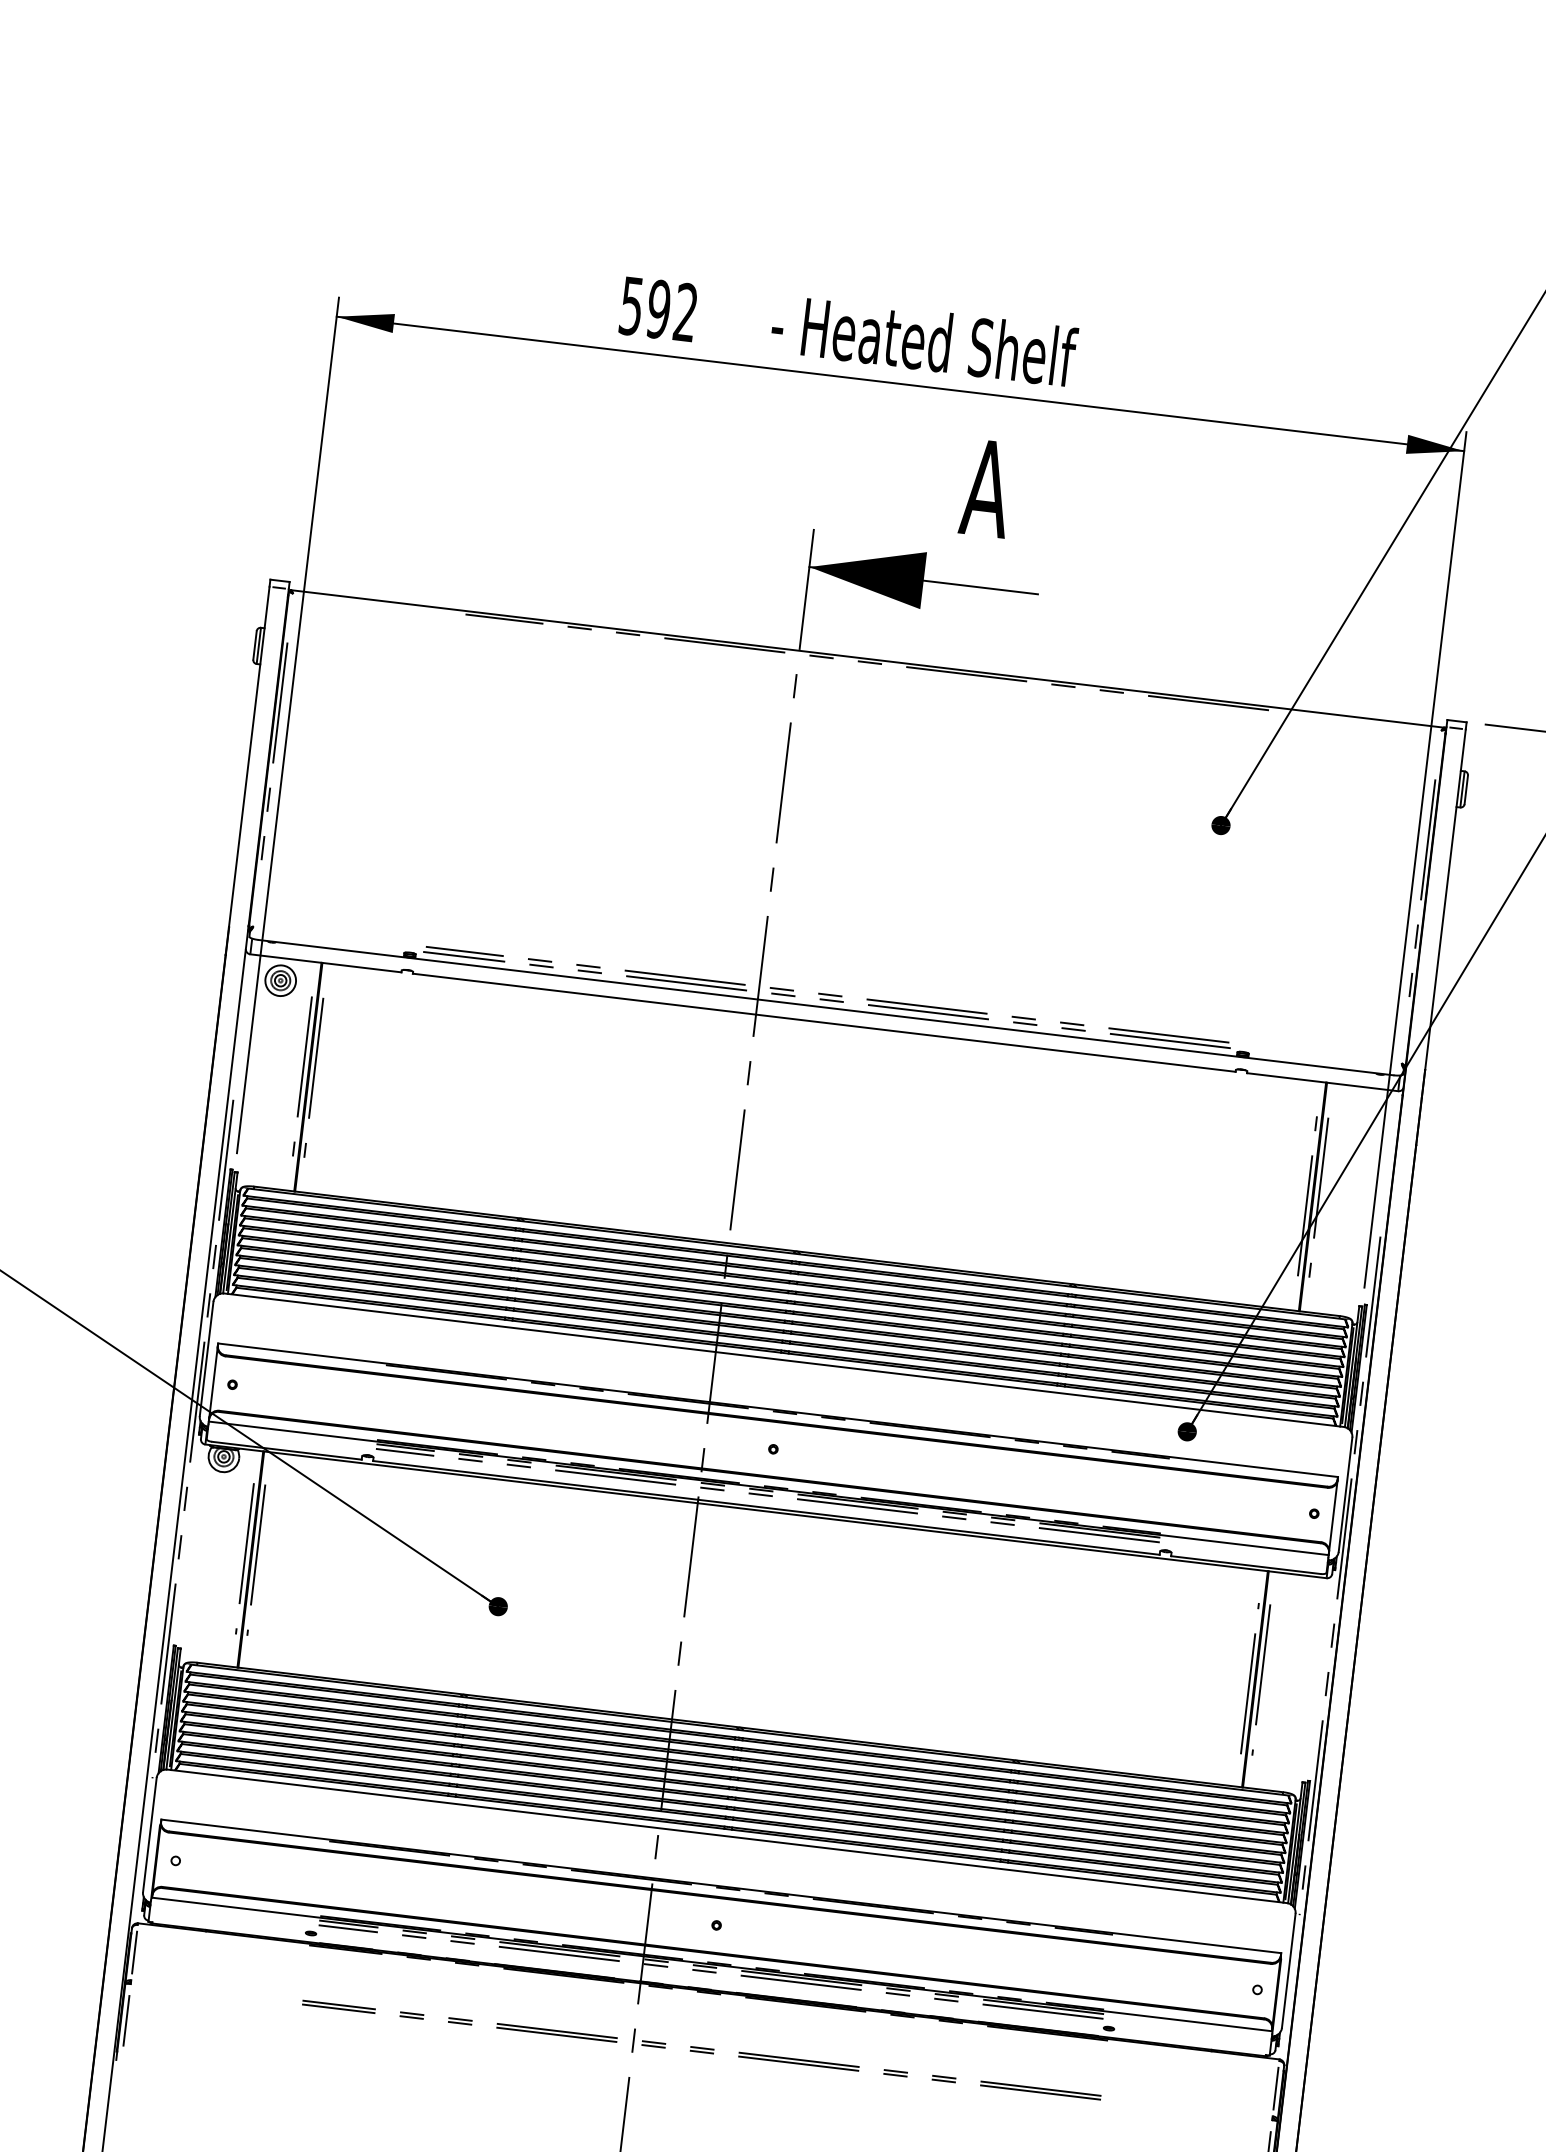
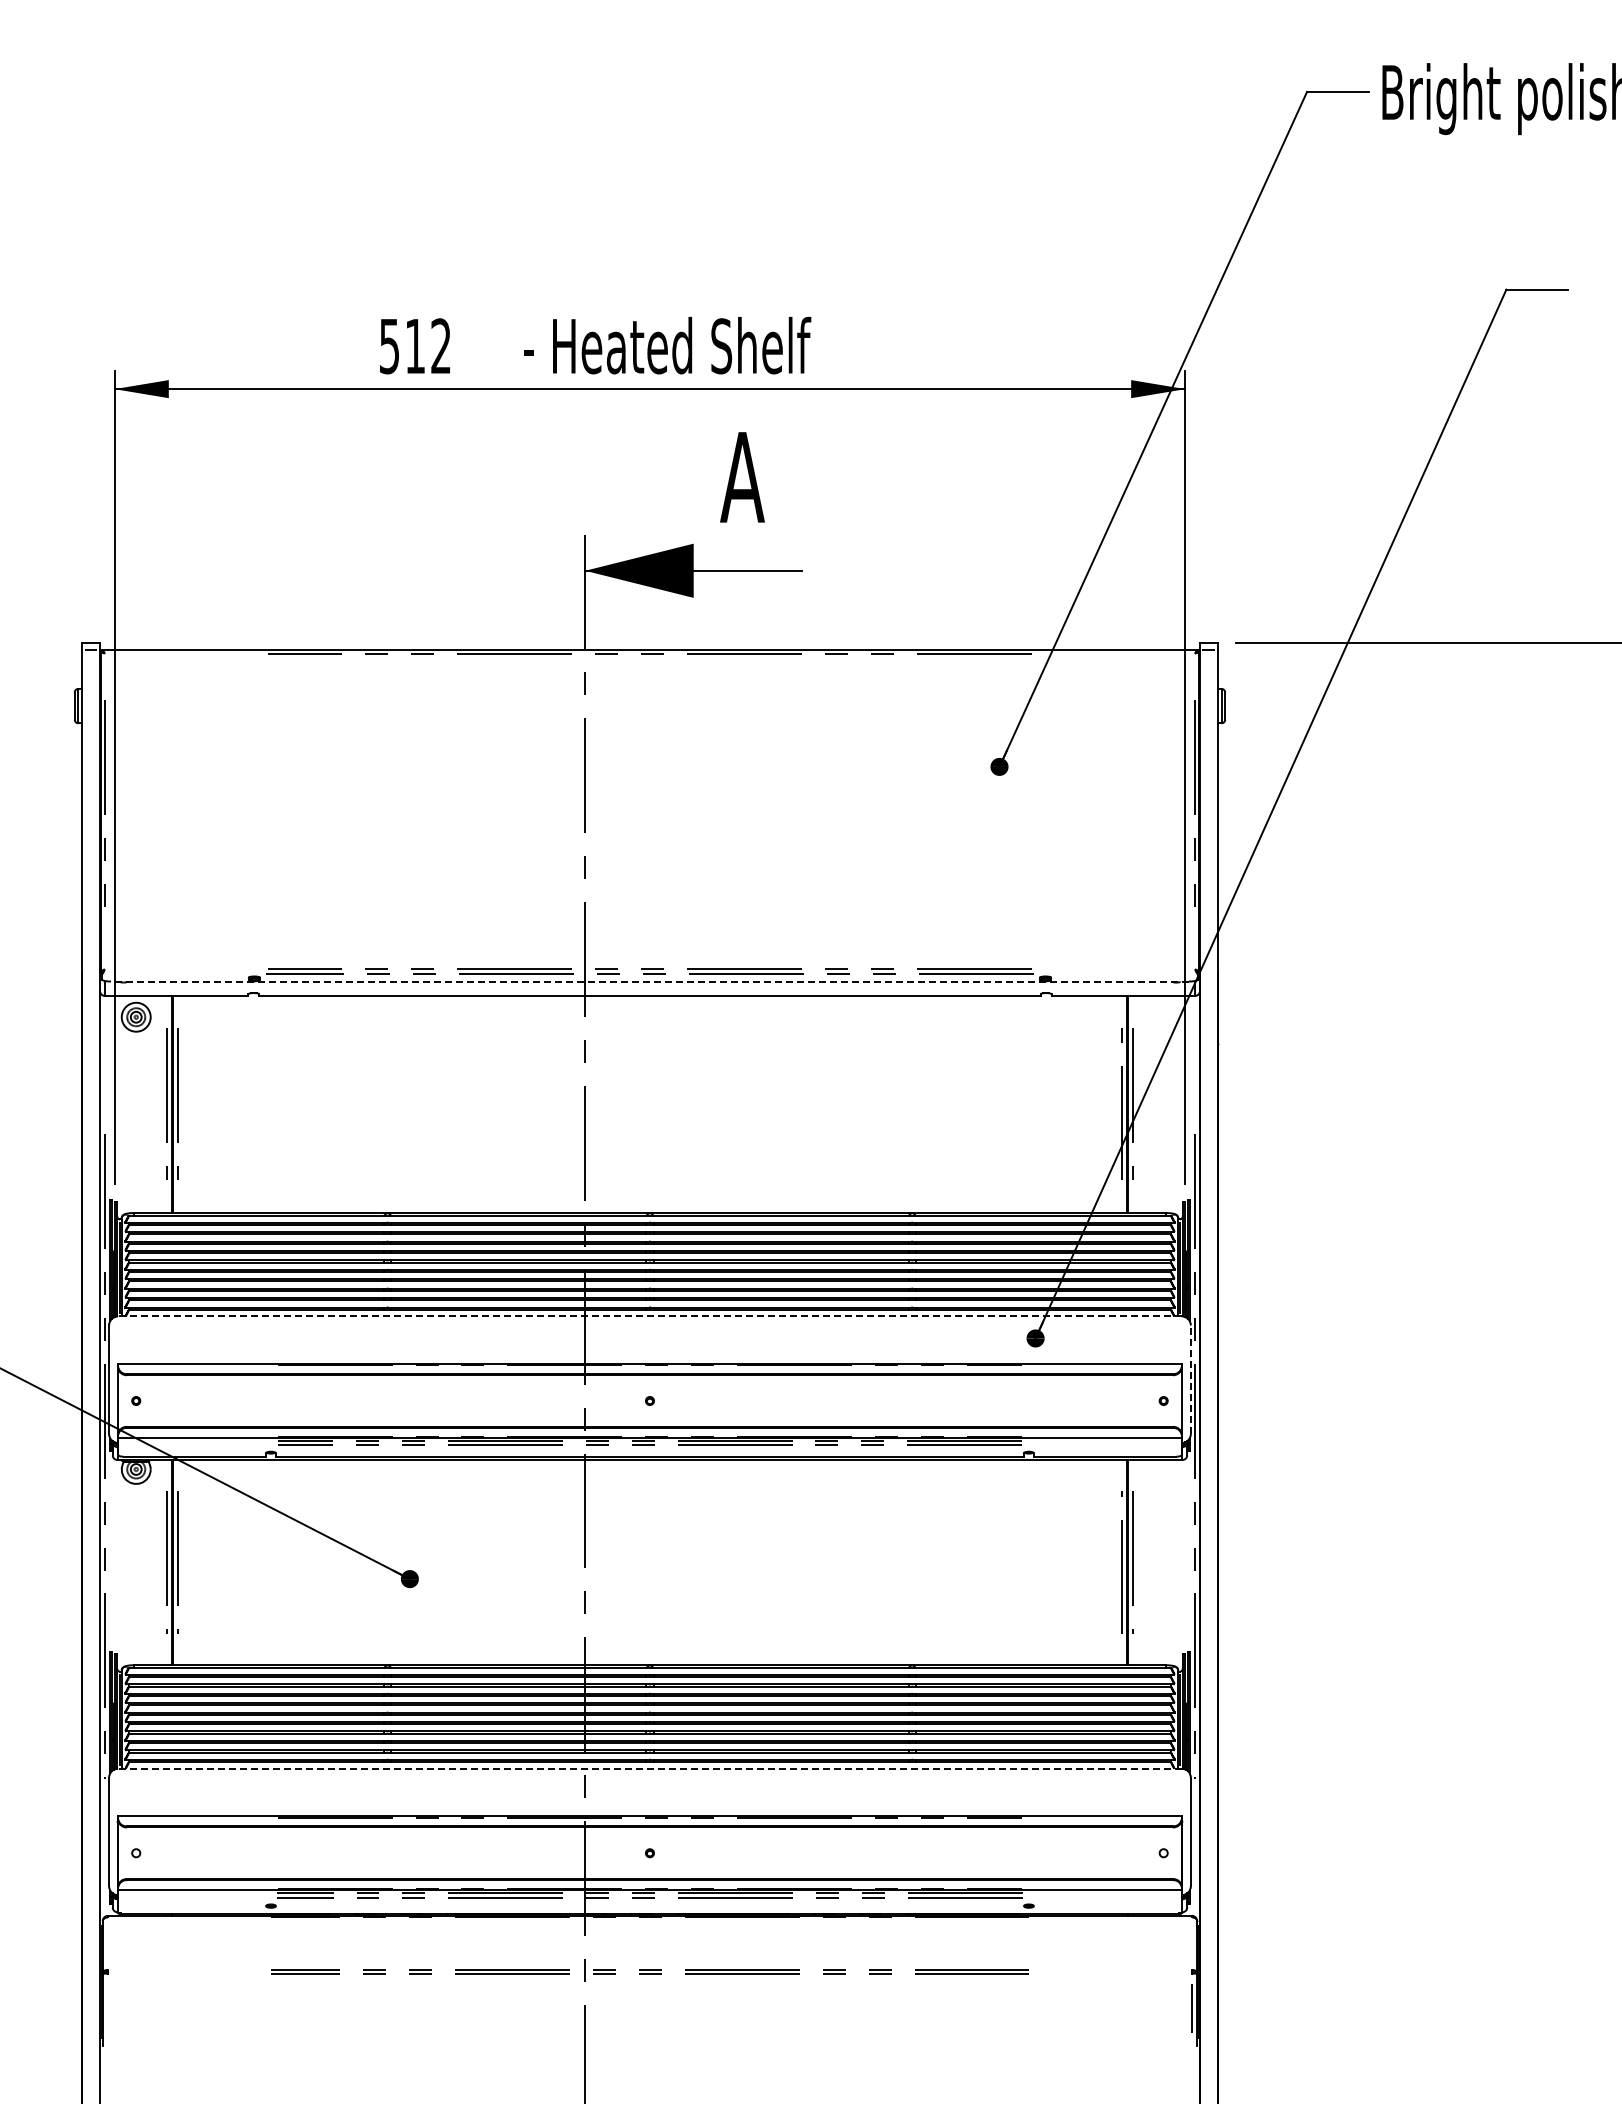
text: (658, 309) -> (415, 346), 592 -> 512
line: (825, 1007) -> (649, 981), solid -> dashed
line: (783, 1360) -> (649, 1316), solid -> dashed
line: (1345, 1494) -> (1190, 1379), solid -> dashed
line: (726, 1836) -> (649, 1768), solid -> dashed
line: (134, 1952) -> (107, 1943), removed
line: (126, 2020) -> (107, 2008), removed
line: (1276, 2088) -> (1192, 1943), removed

